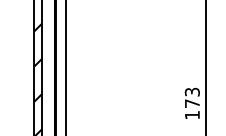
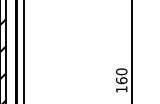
text: (191, 97) -> (121, 75), 173 -> 160

